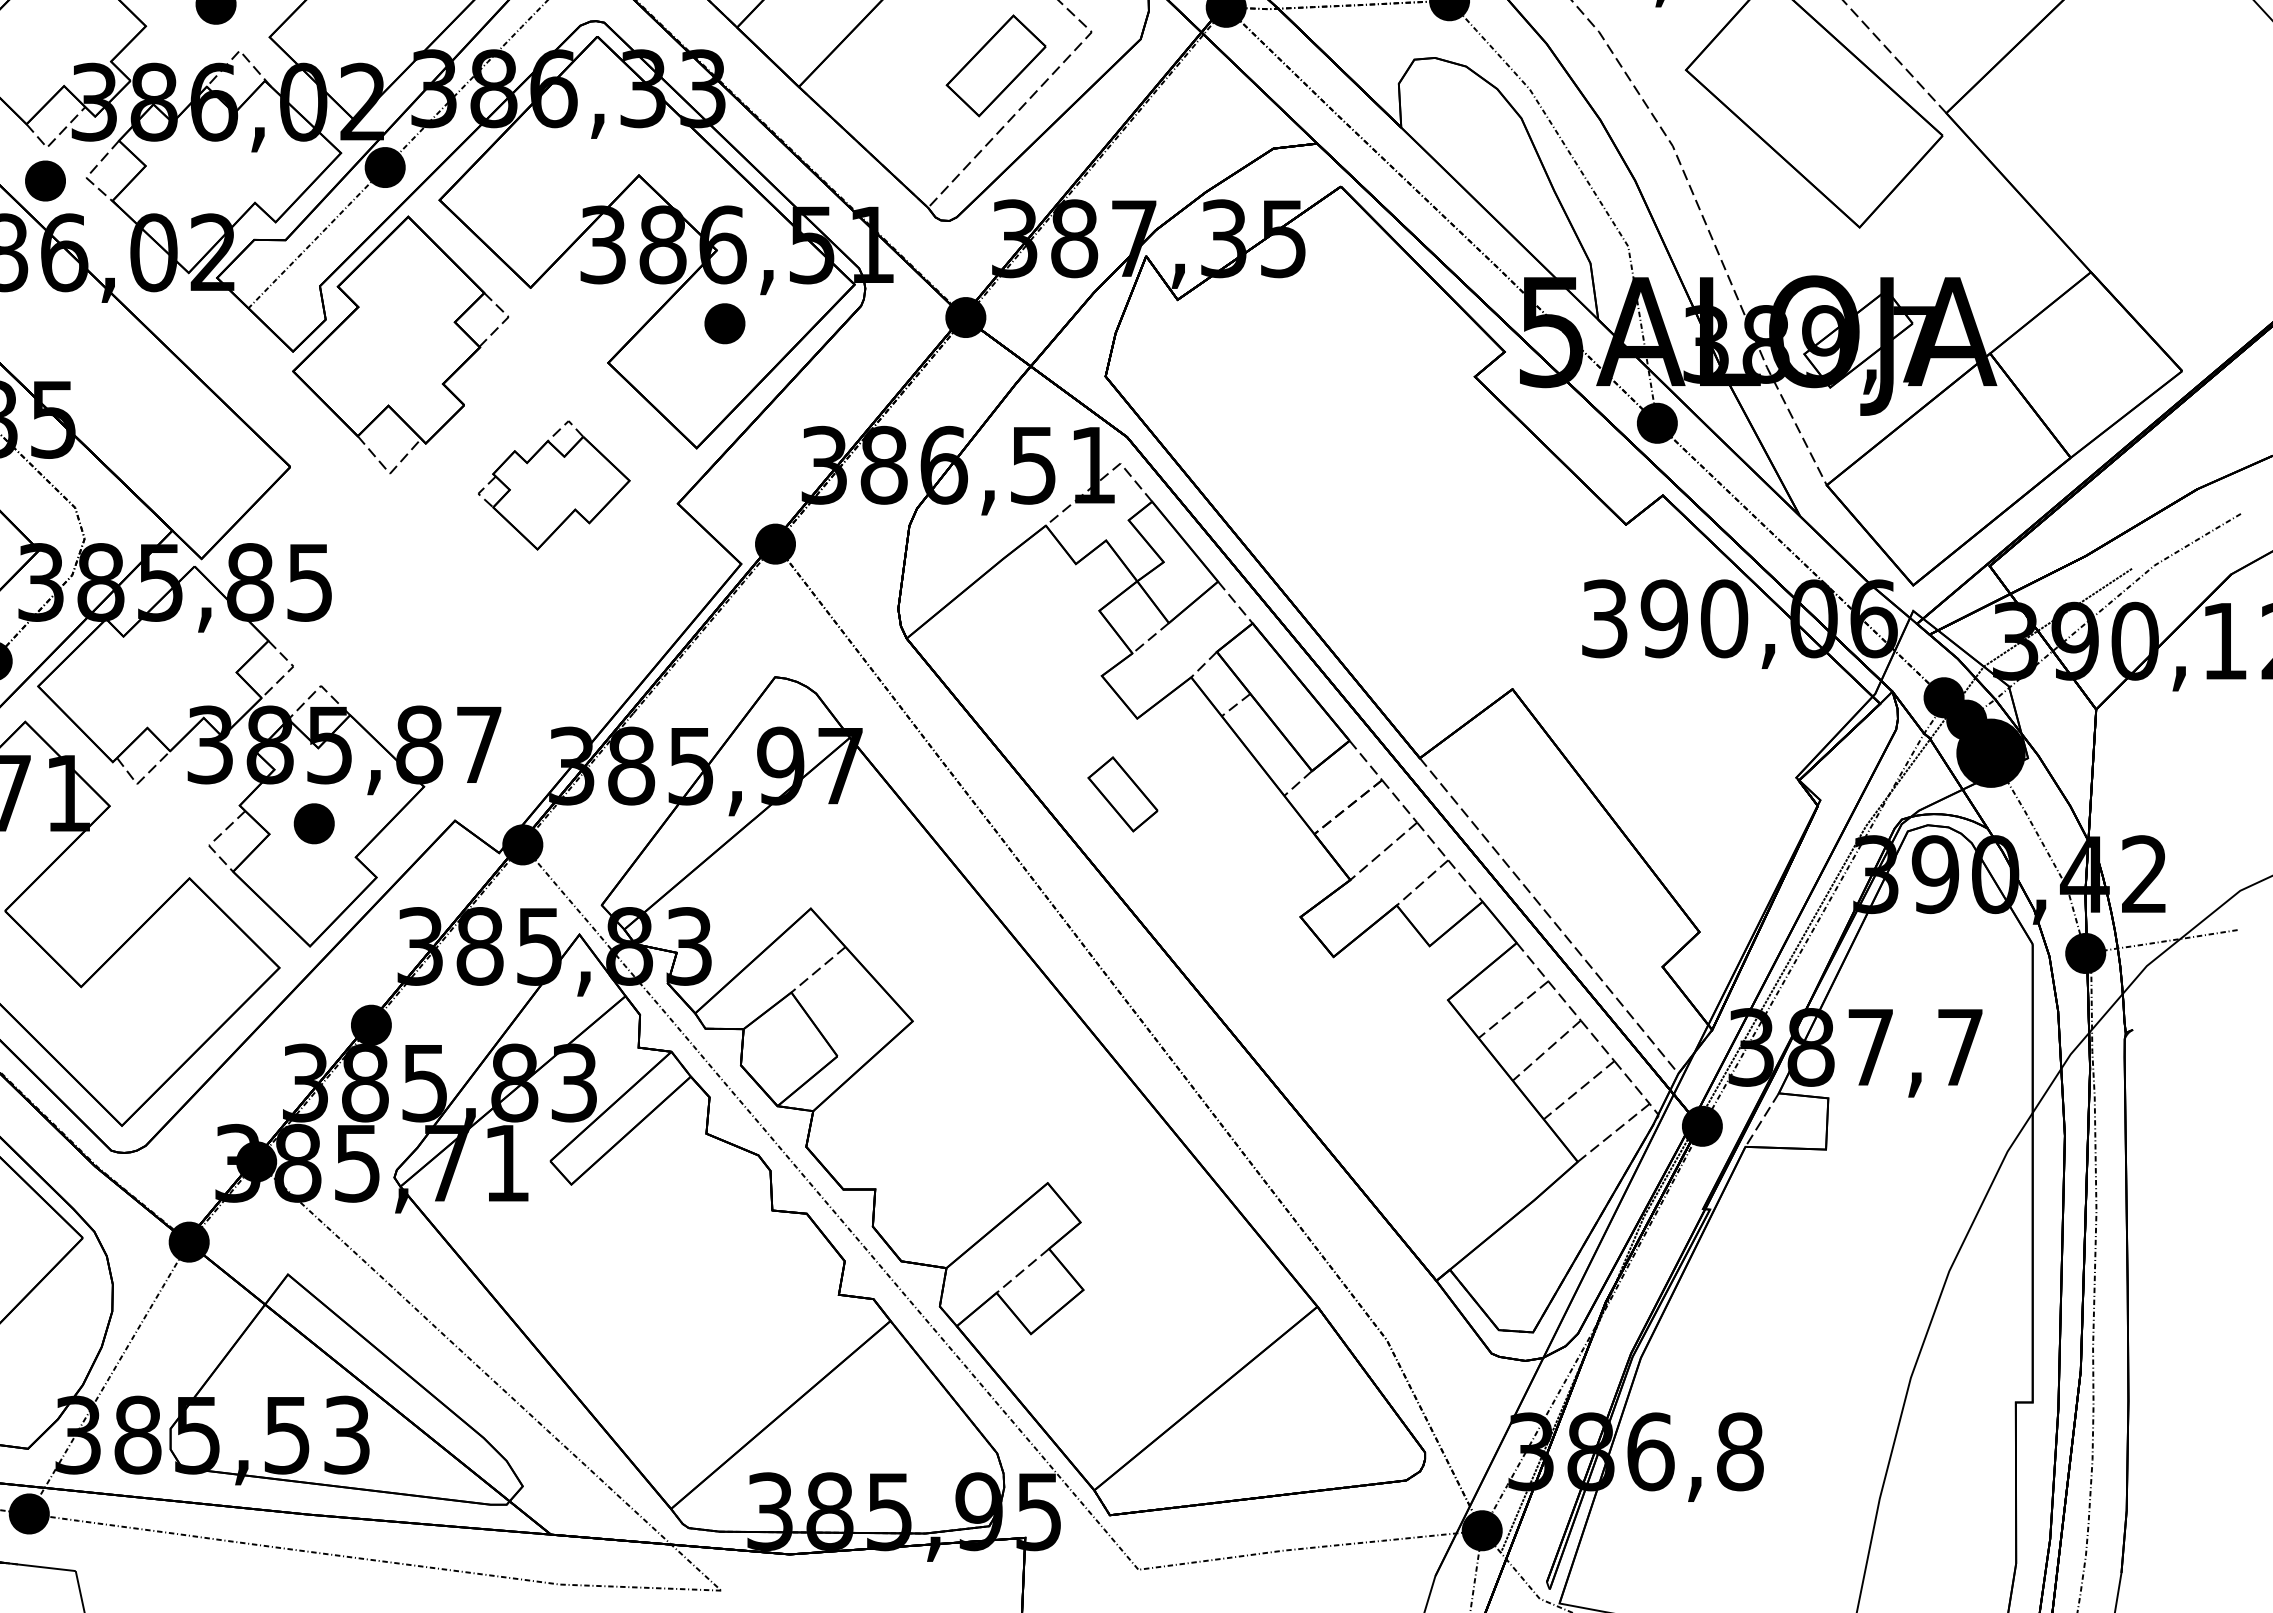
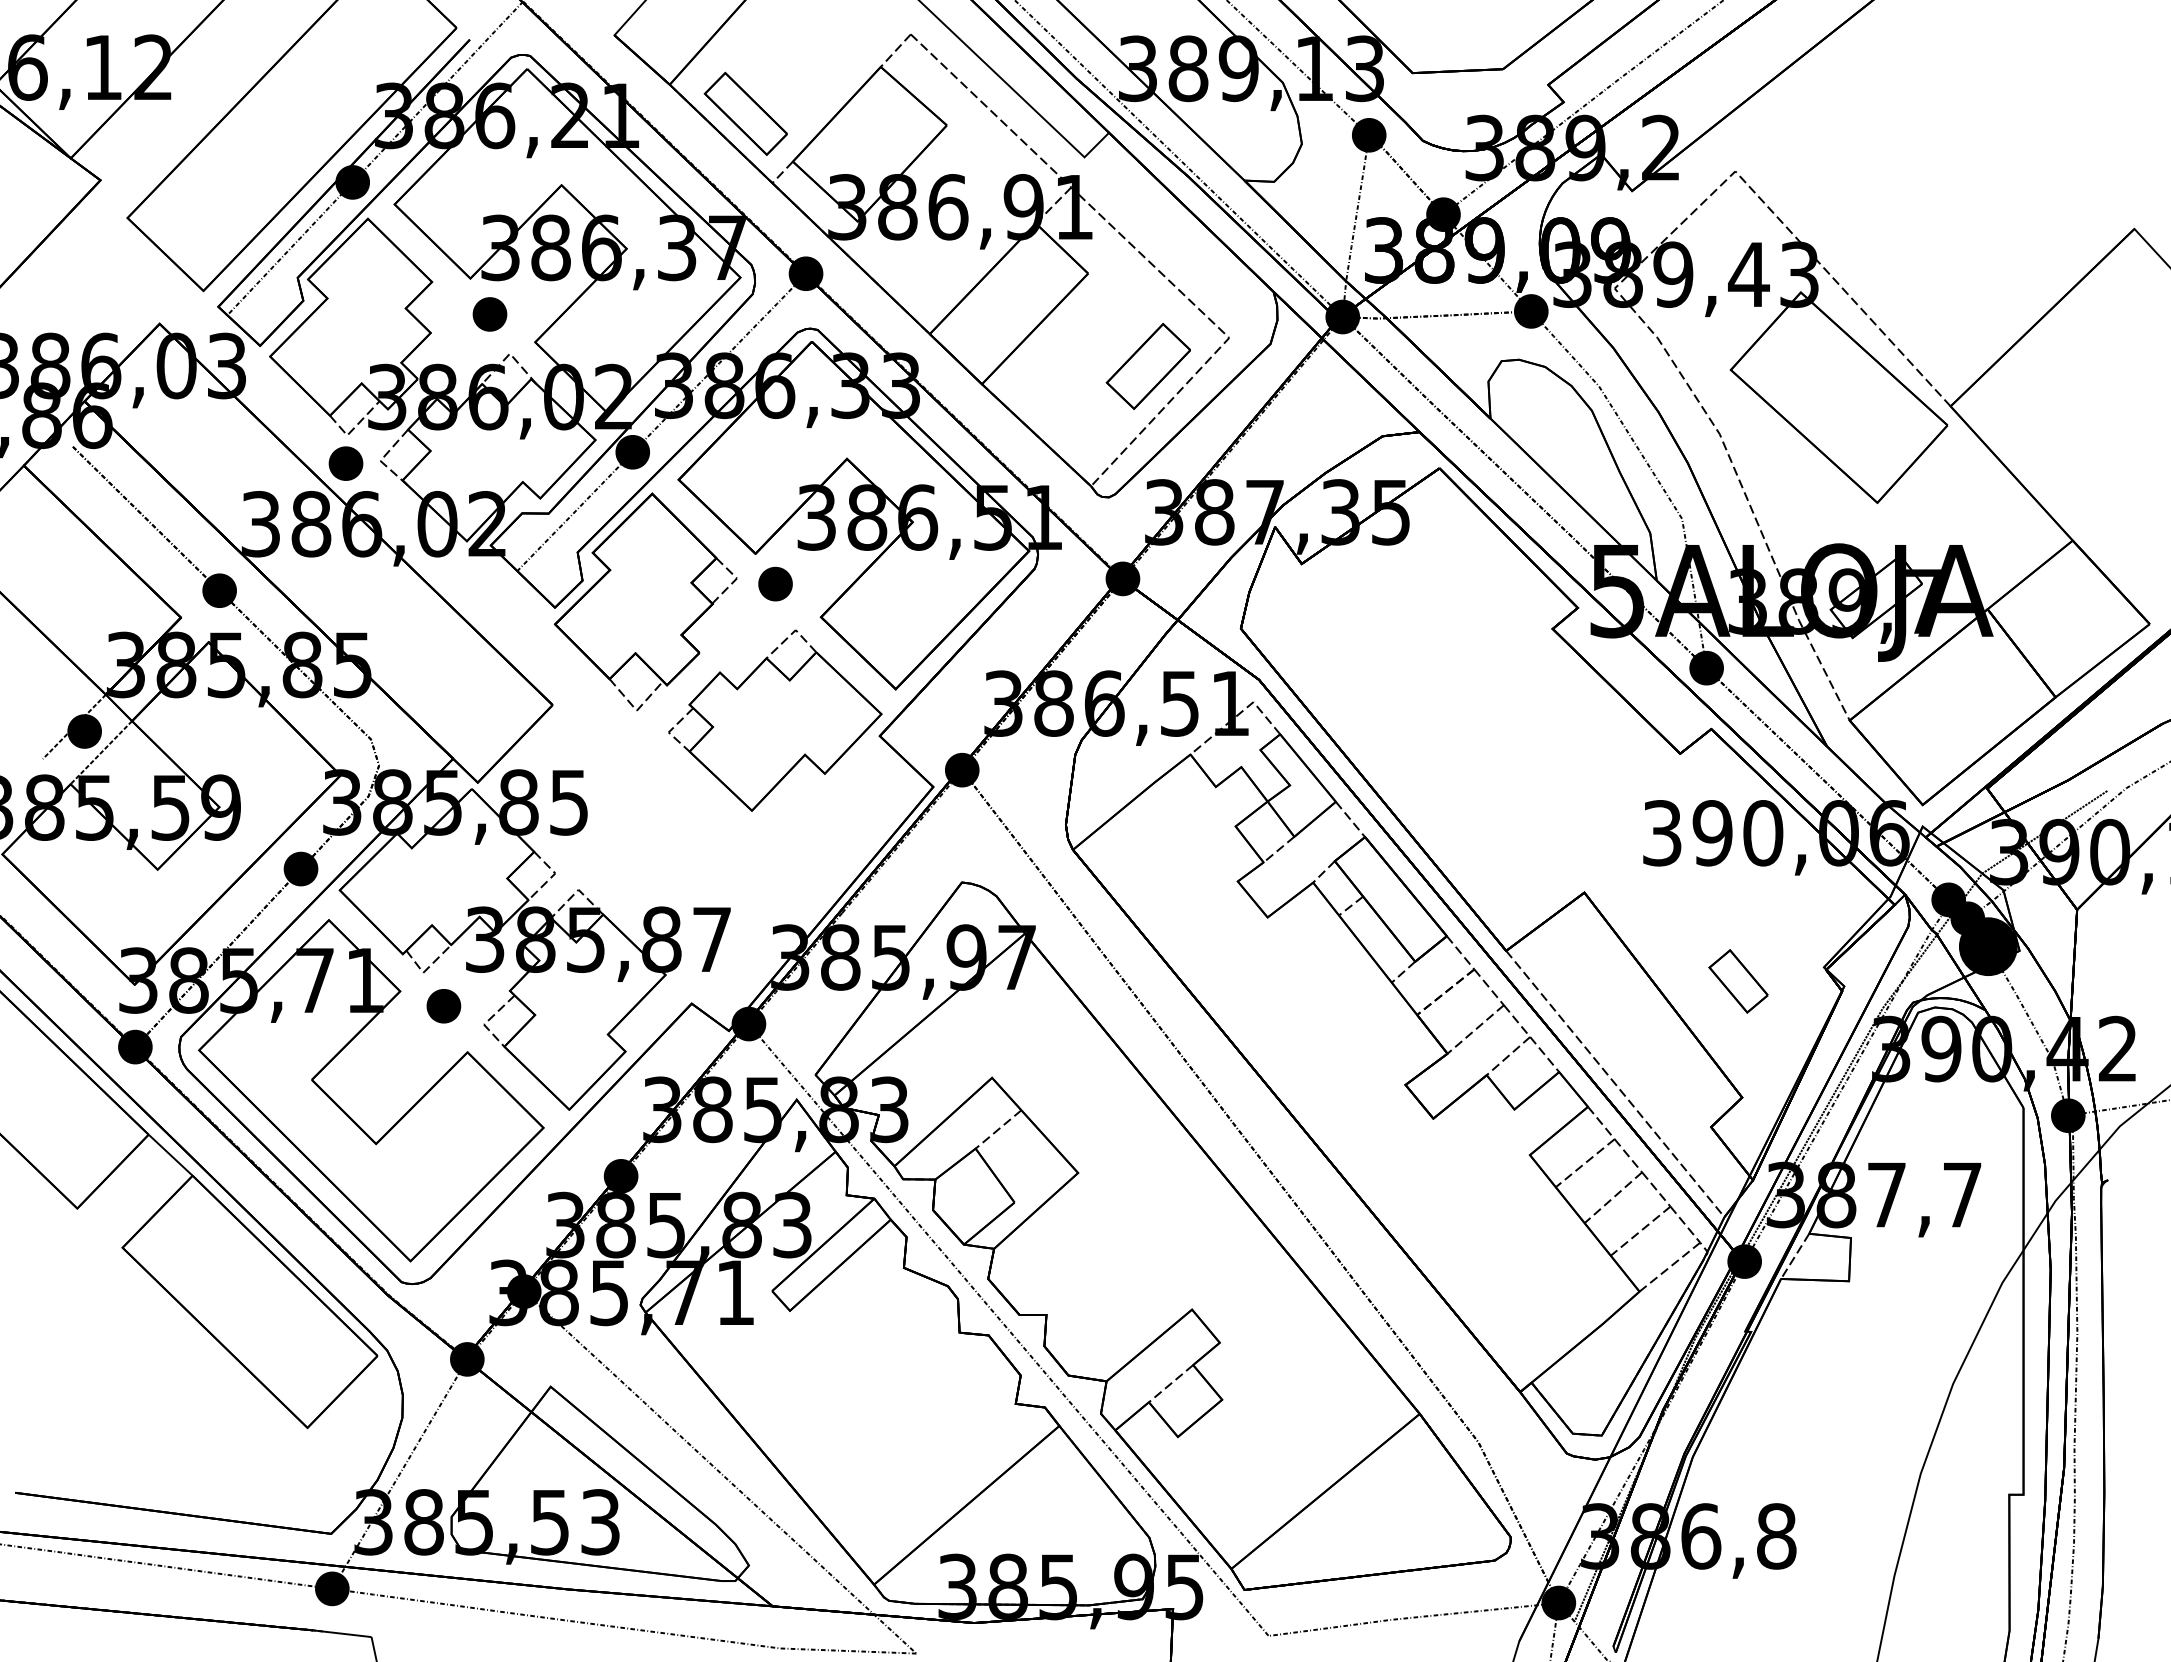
part: (724, 323) -> (775, 583), moved
part: (554, 485) -> (775, 720), size x1.67
part: (1122, 794) -> (1738, 981), moved
part: (313, 824) -> (443, 1006), moved

